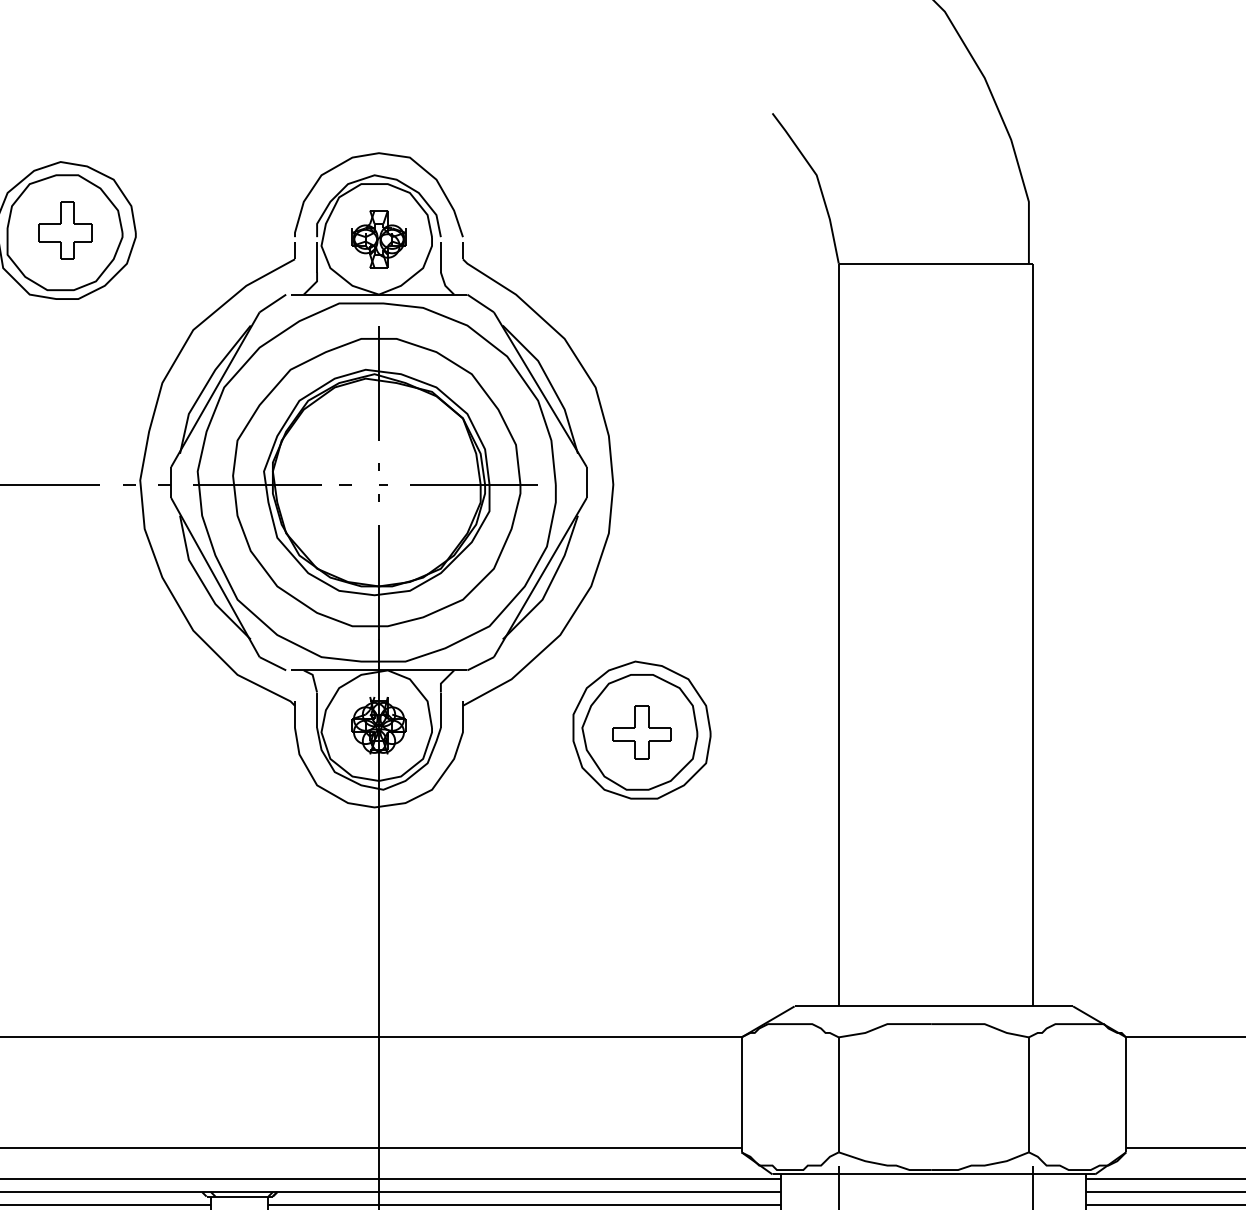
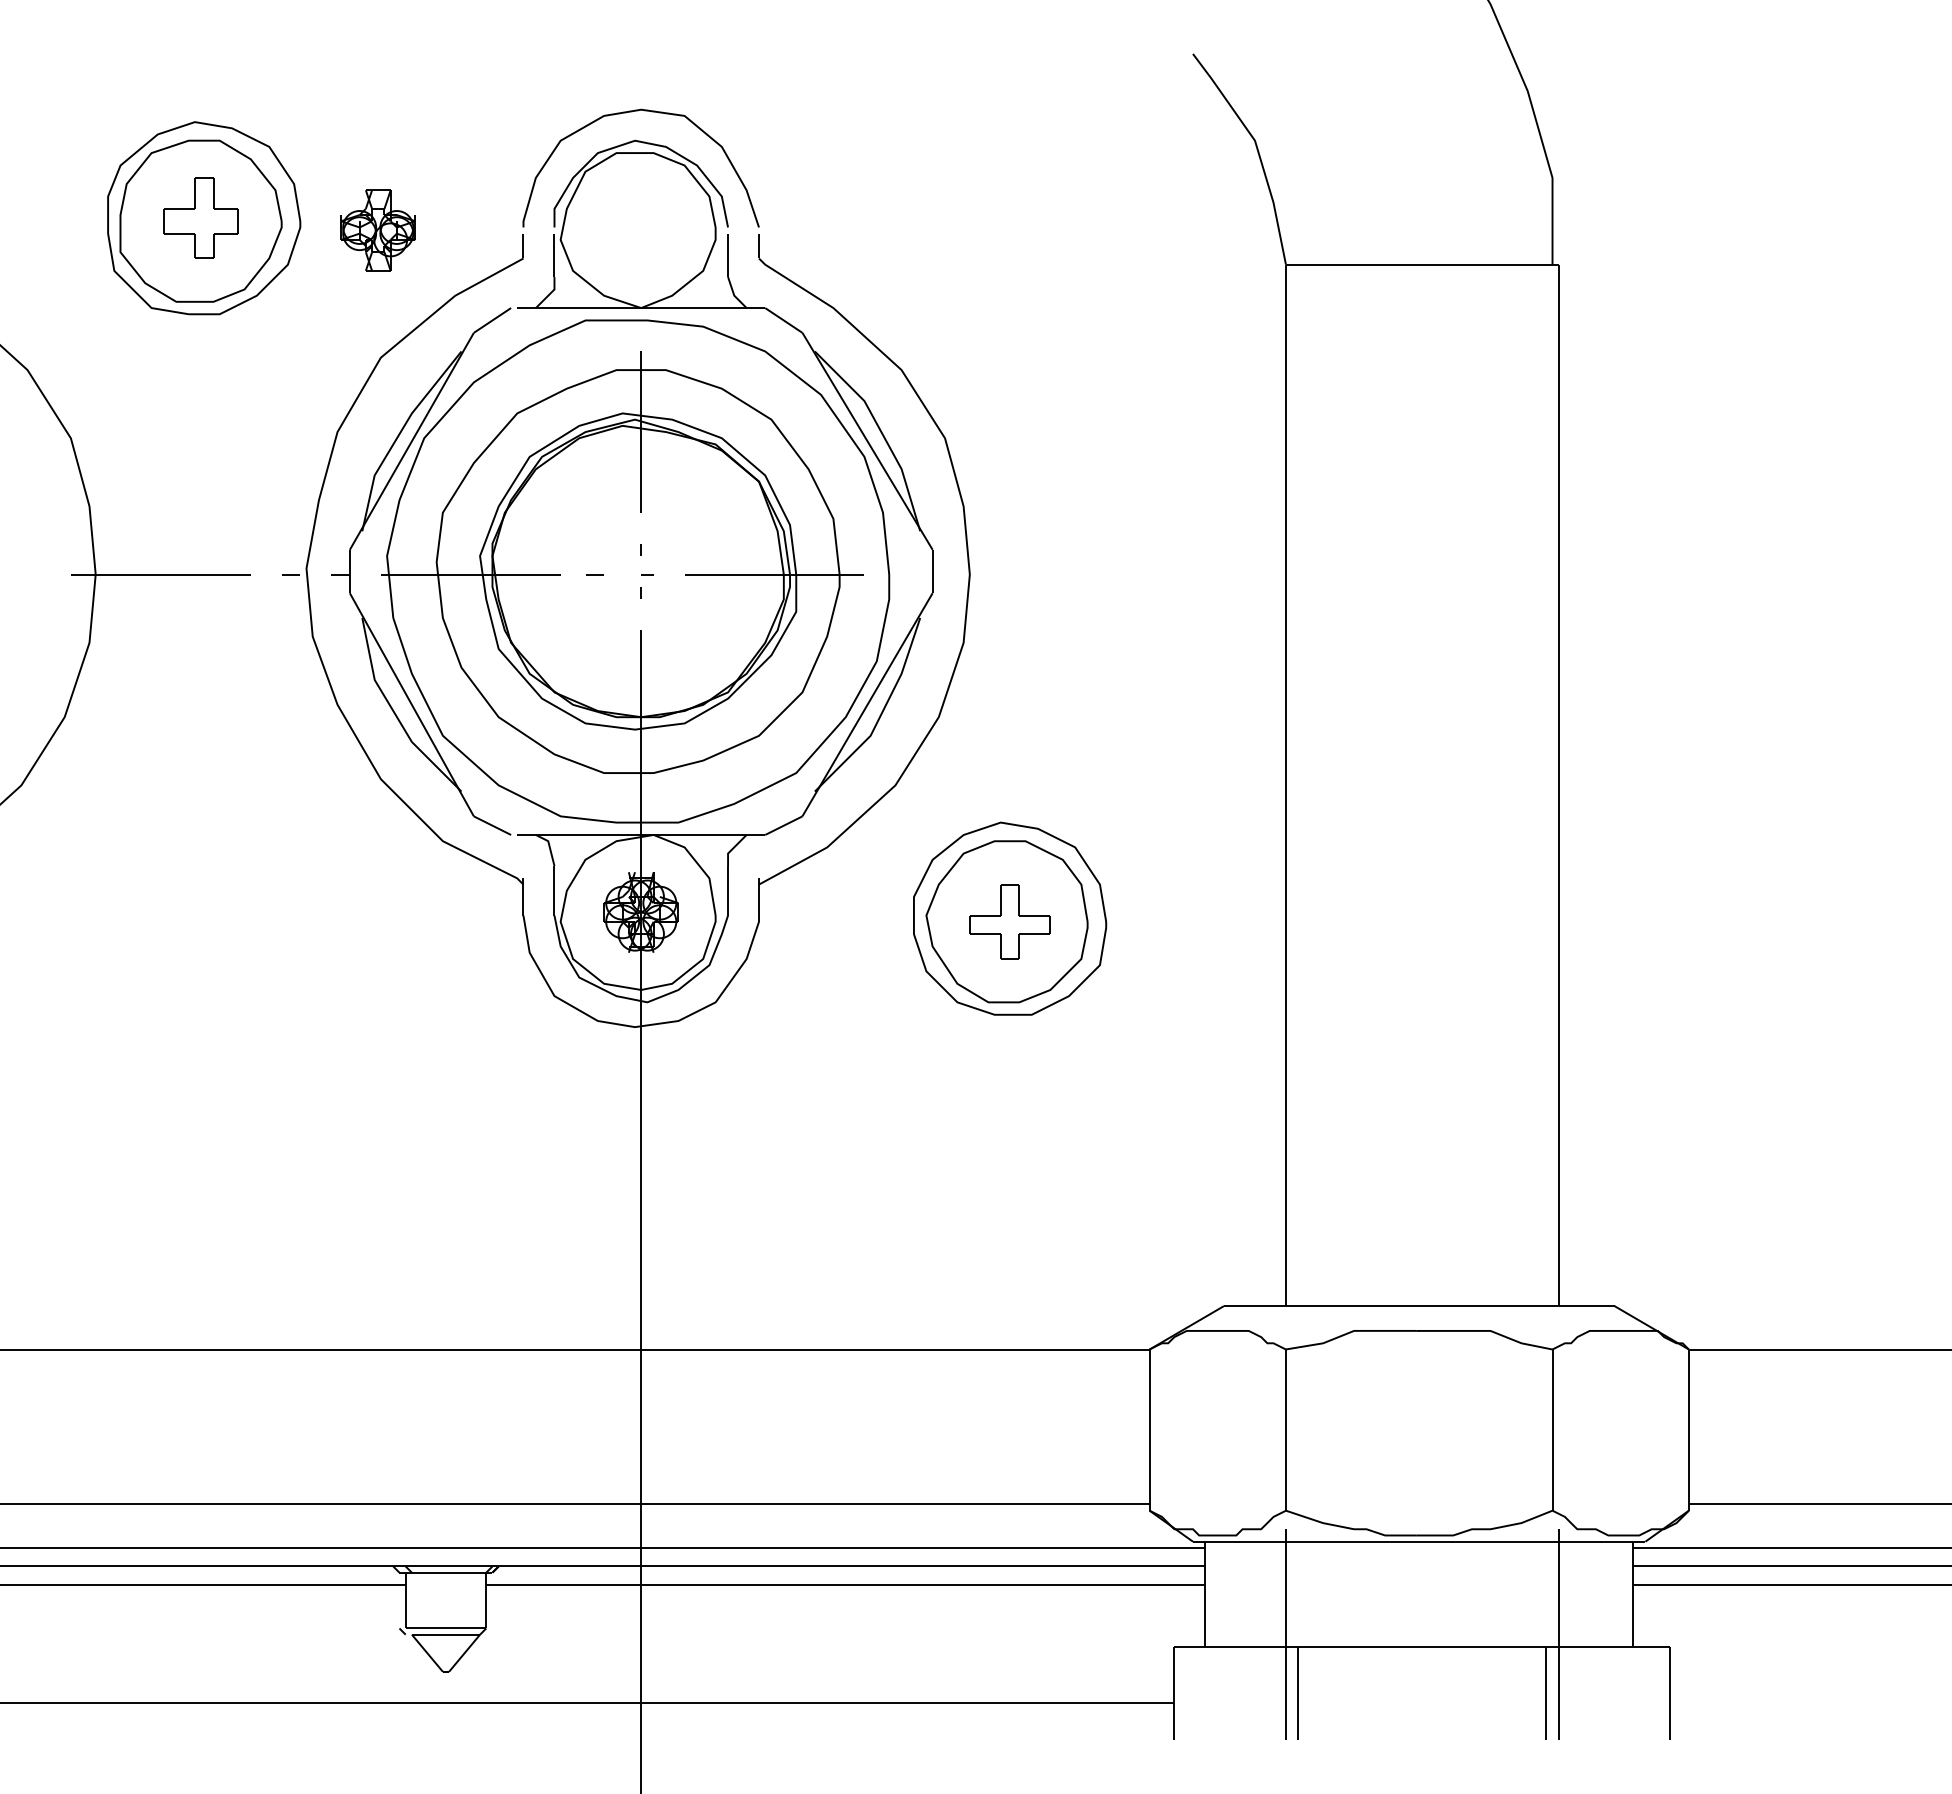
part: (378, 239) -> (377, 230), moved

